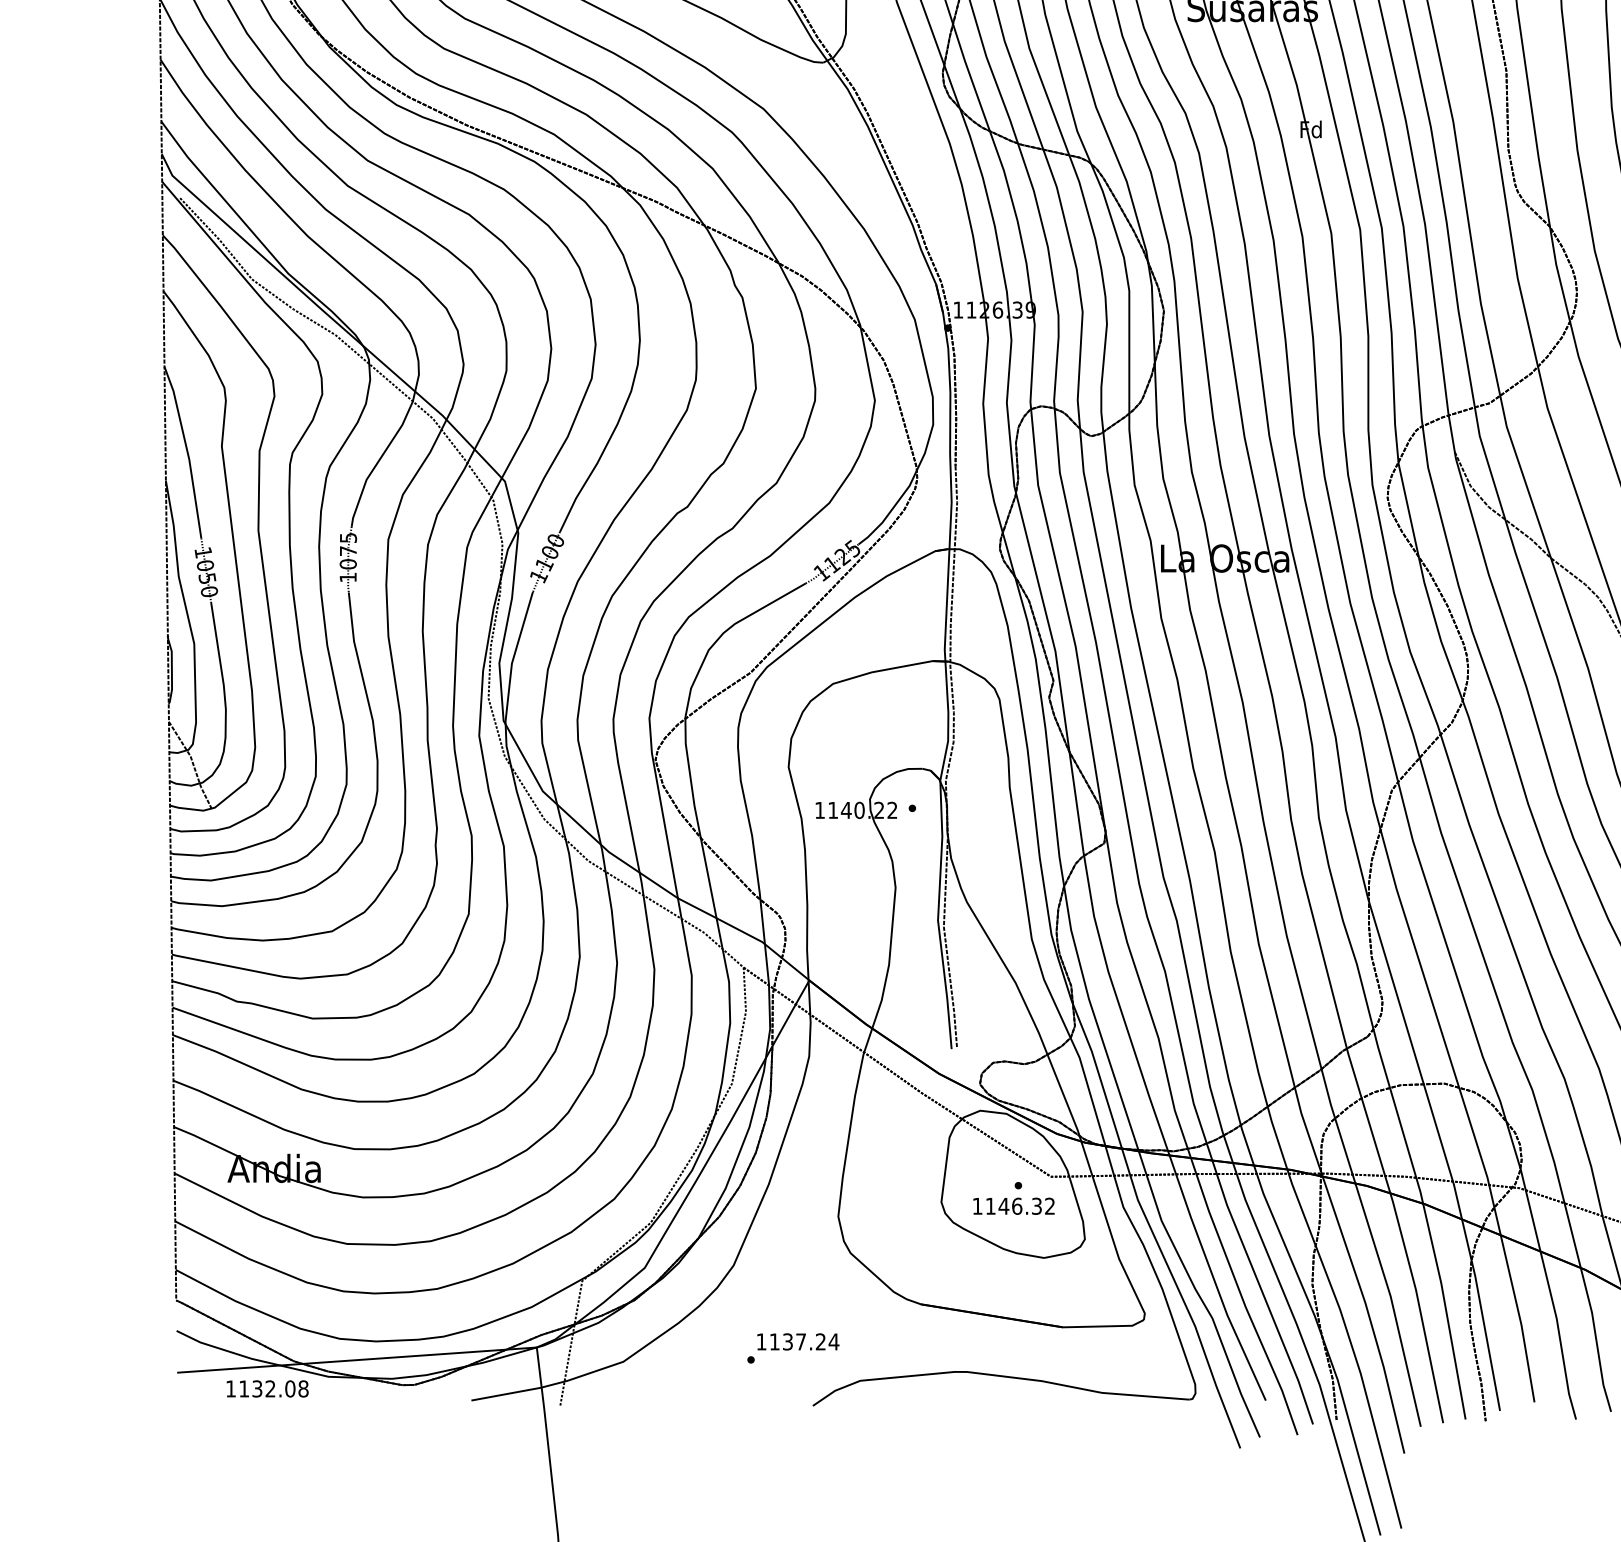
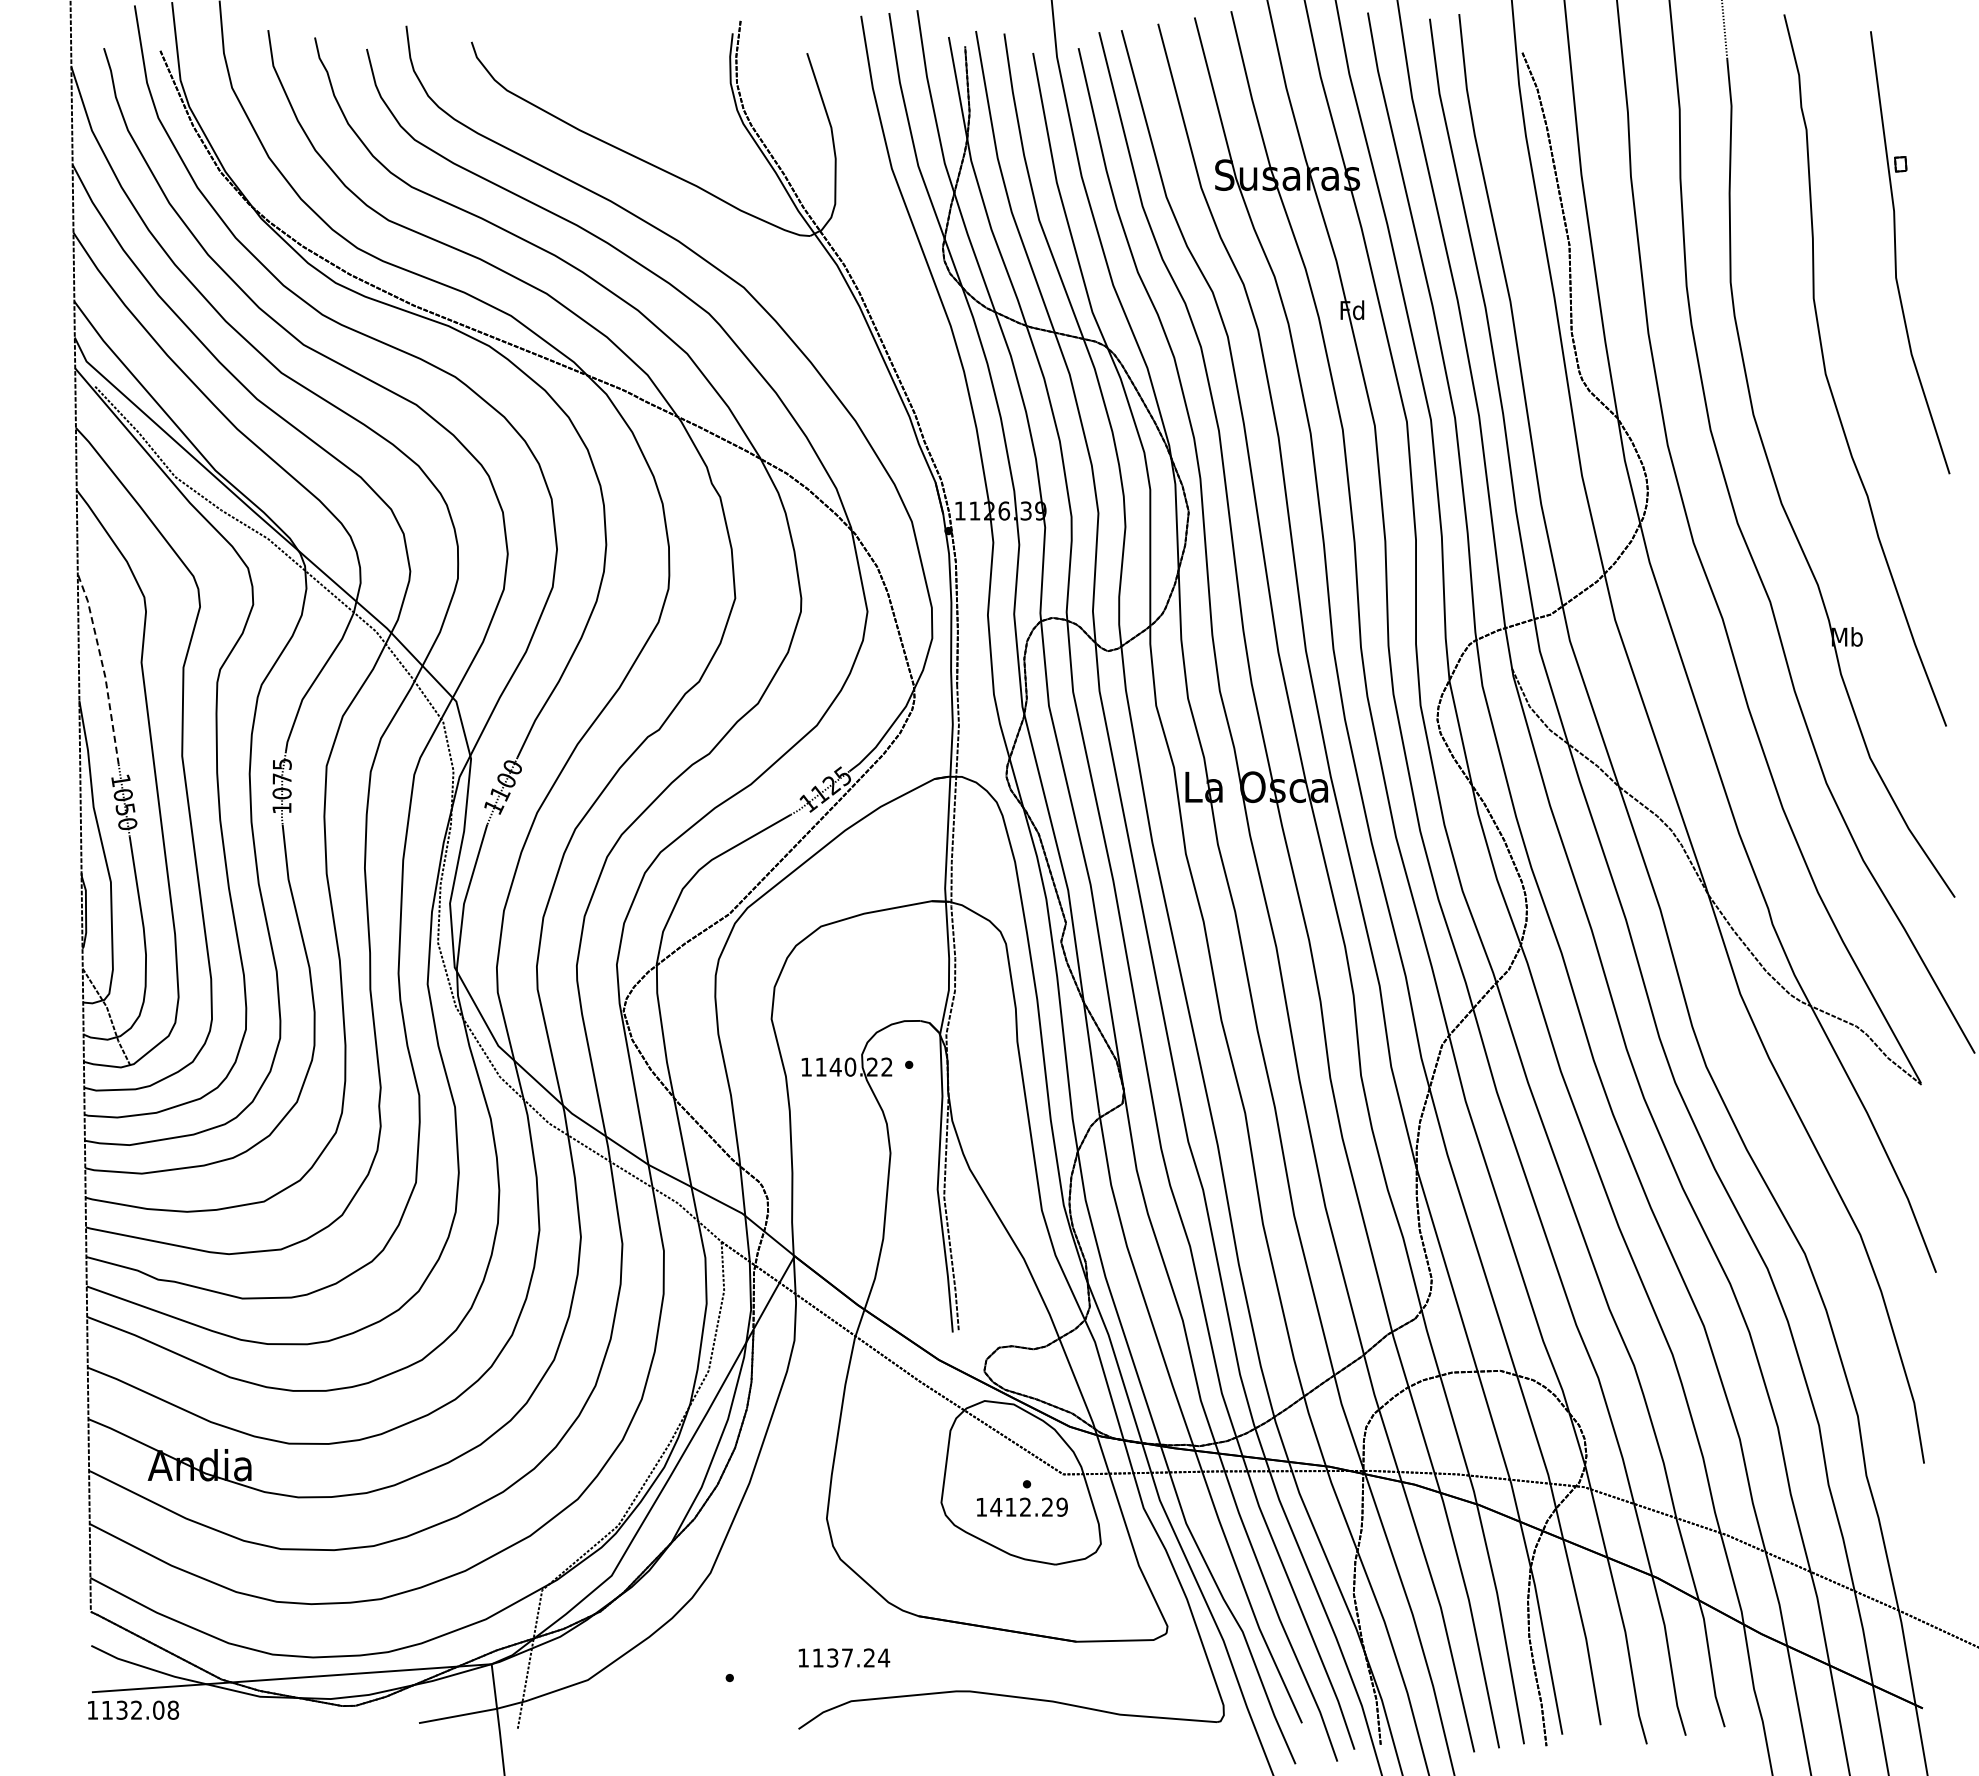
line: (187, 450) -> (103, 667), solid -> dashed
text: (1019, 1205) -> (1028, 1506), 1146.32 -> 1412.29
text: (798, 1341) -> (844, 1657), moved
text: (267, 1388) -> (133, 1709), moved

